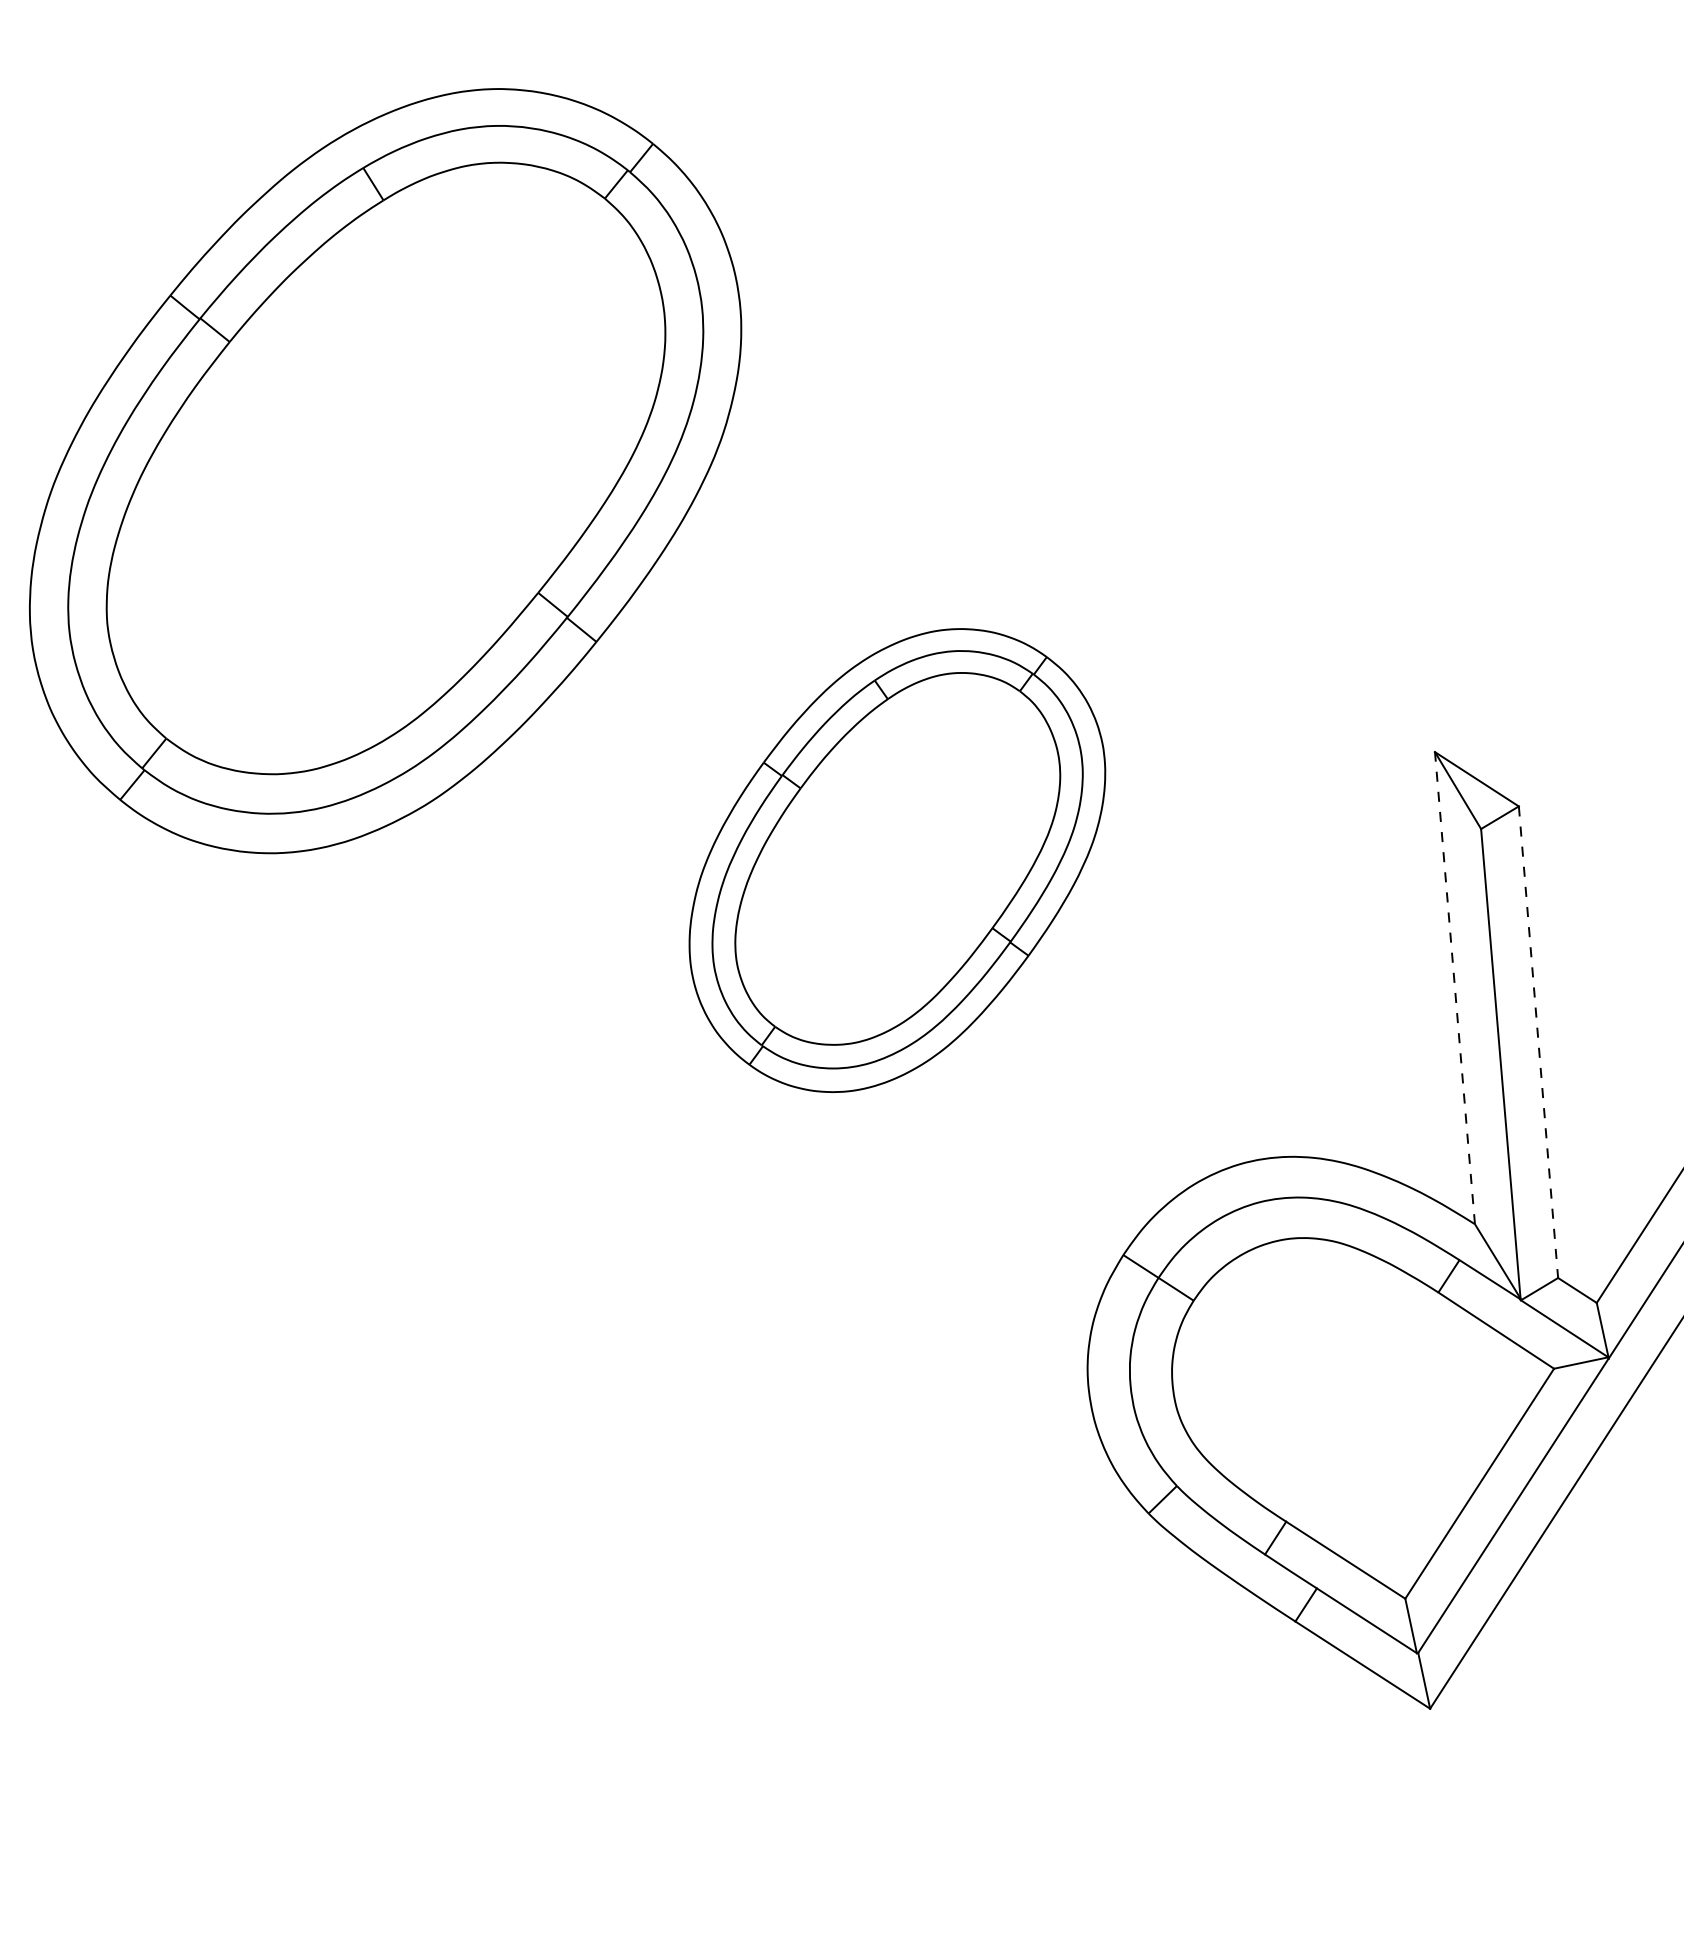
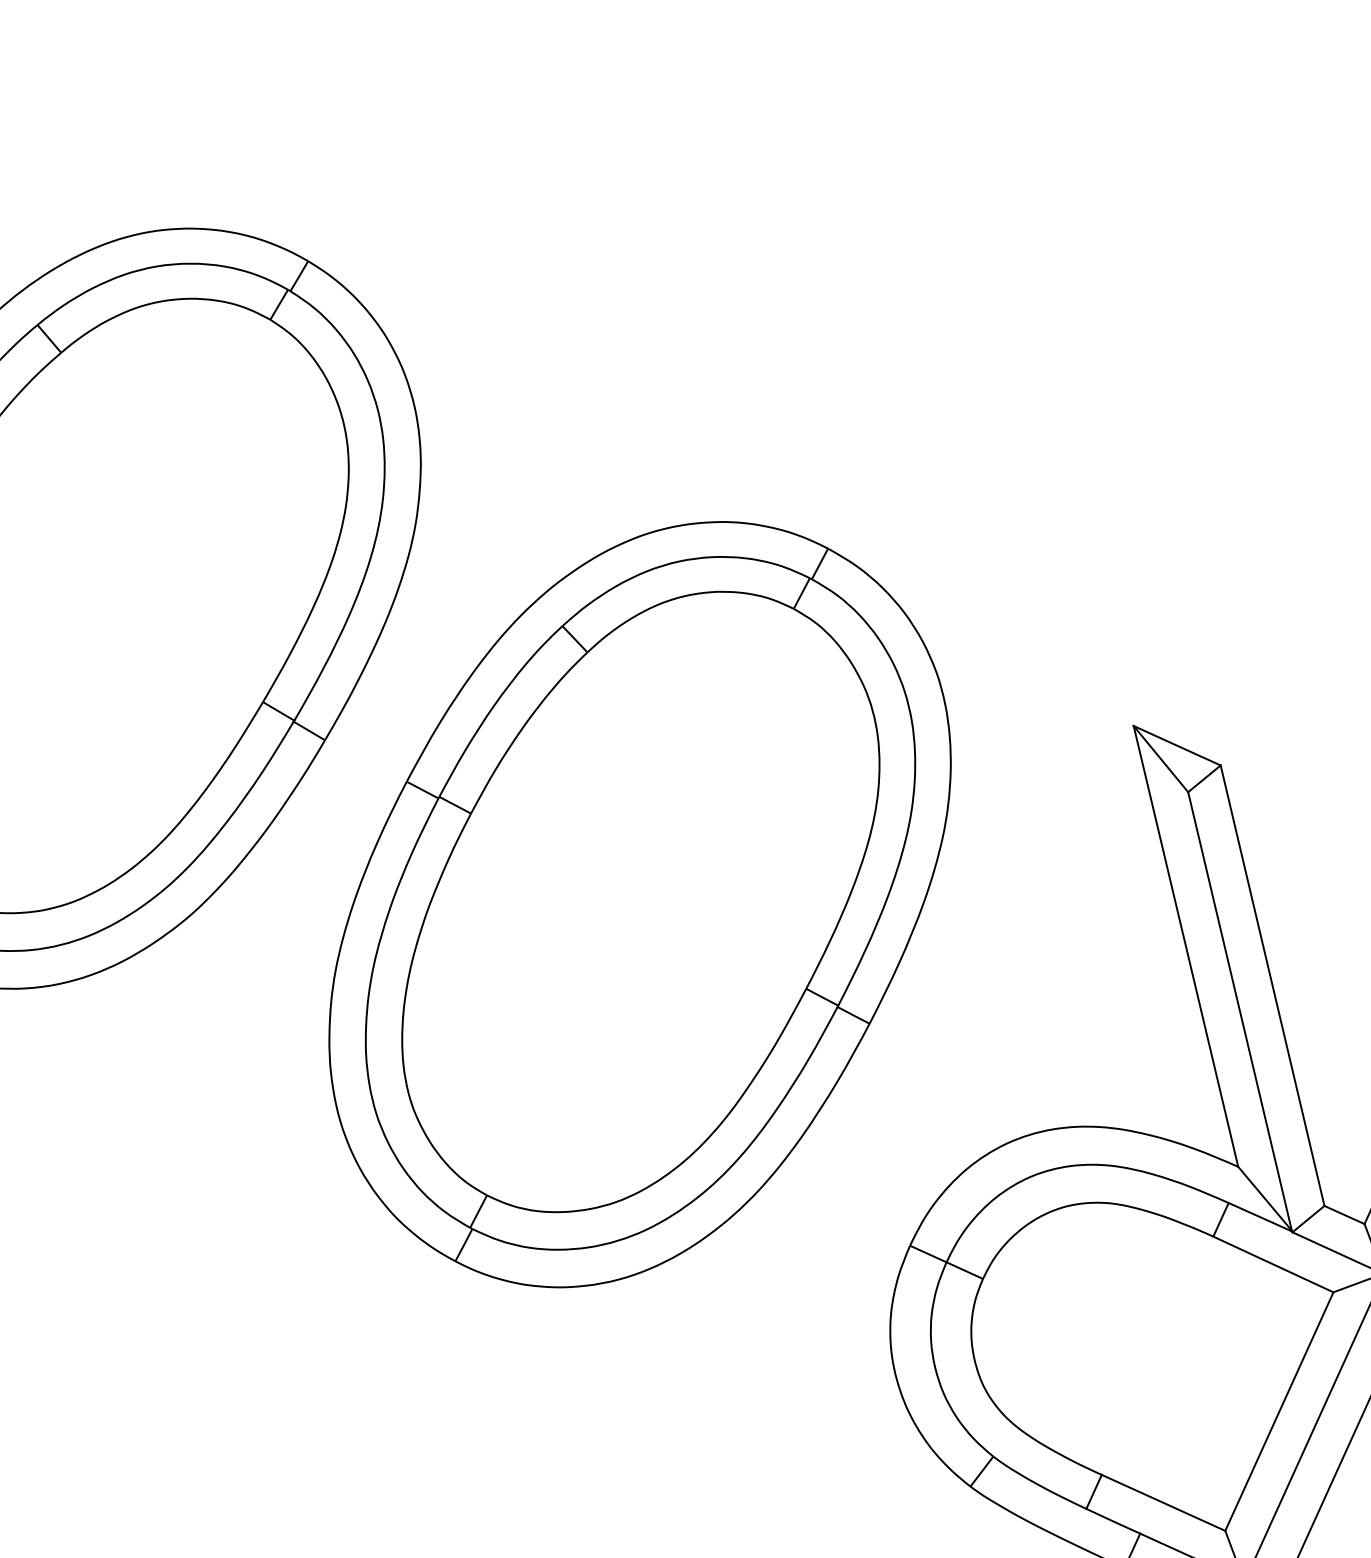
part: (897, 860) -> (640, 904), size x1.67
line: (1454, 988) -> (1185, 946), dashed -> solid
line: (1538, 1042) -> (1272, 985), dashed -> solid

